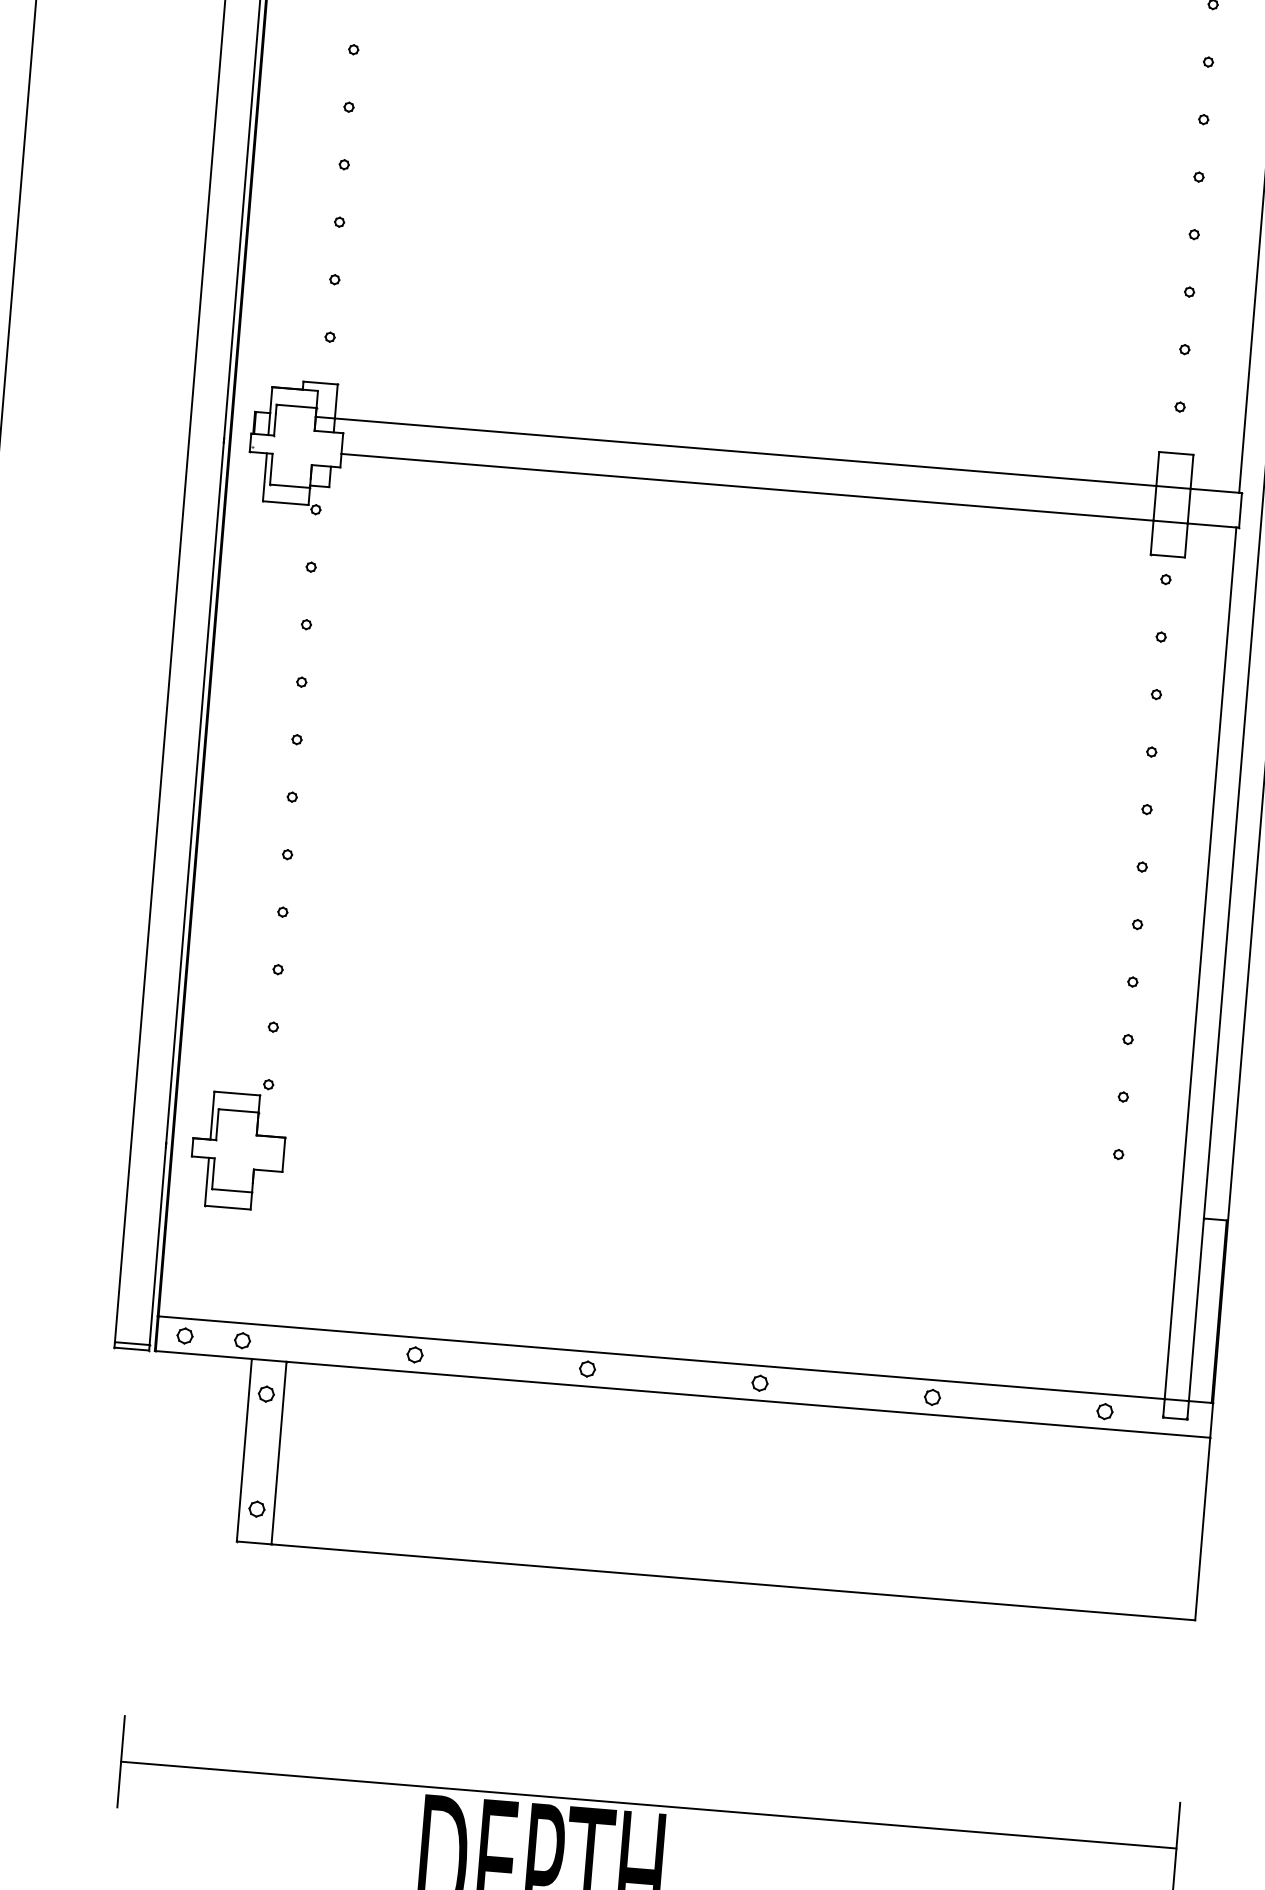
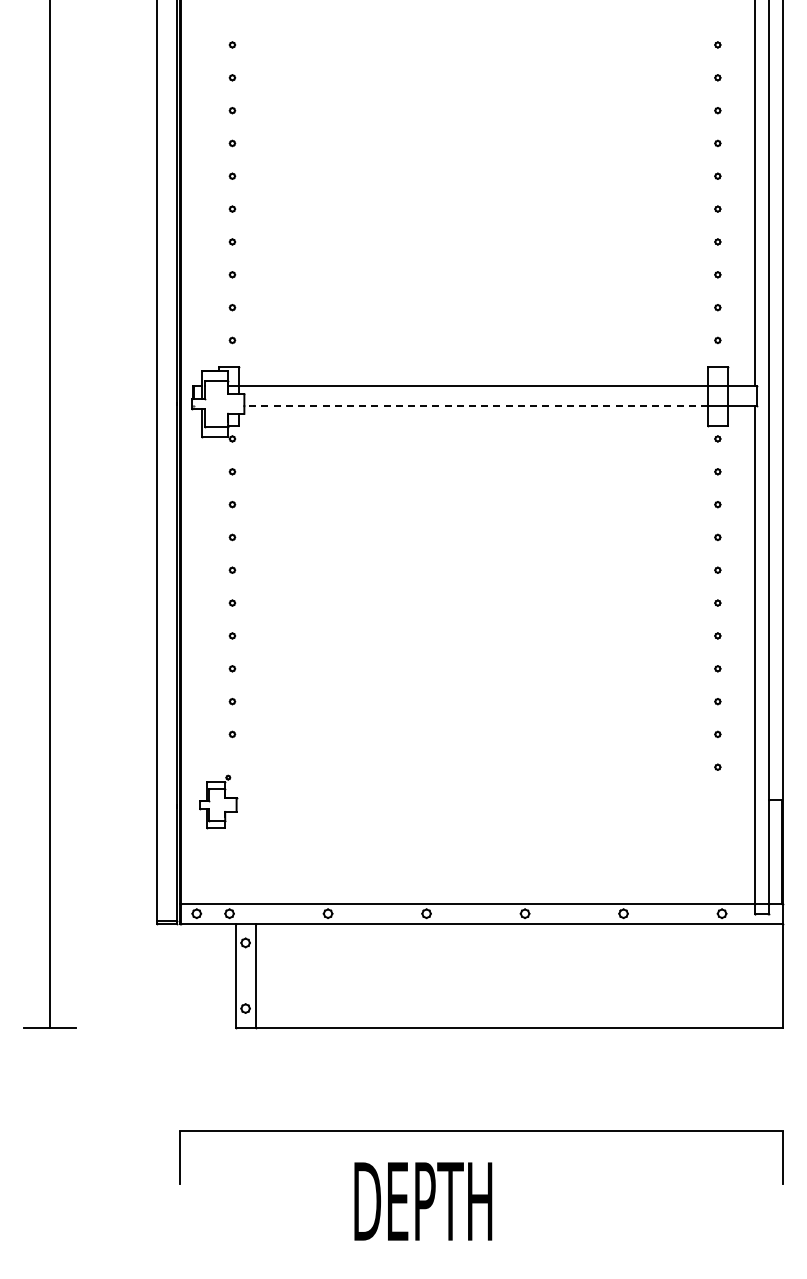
line: (747, 488) -> (476, 406), solid -> dashed
part: (239, 1142) -> (218, 801), size x0.7
line: (648, 1805) -> (481, 1131), moved

